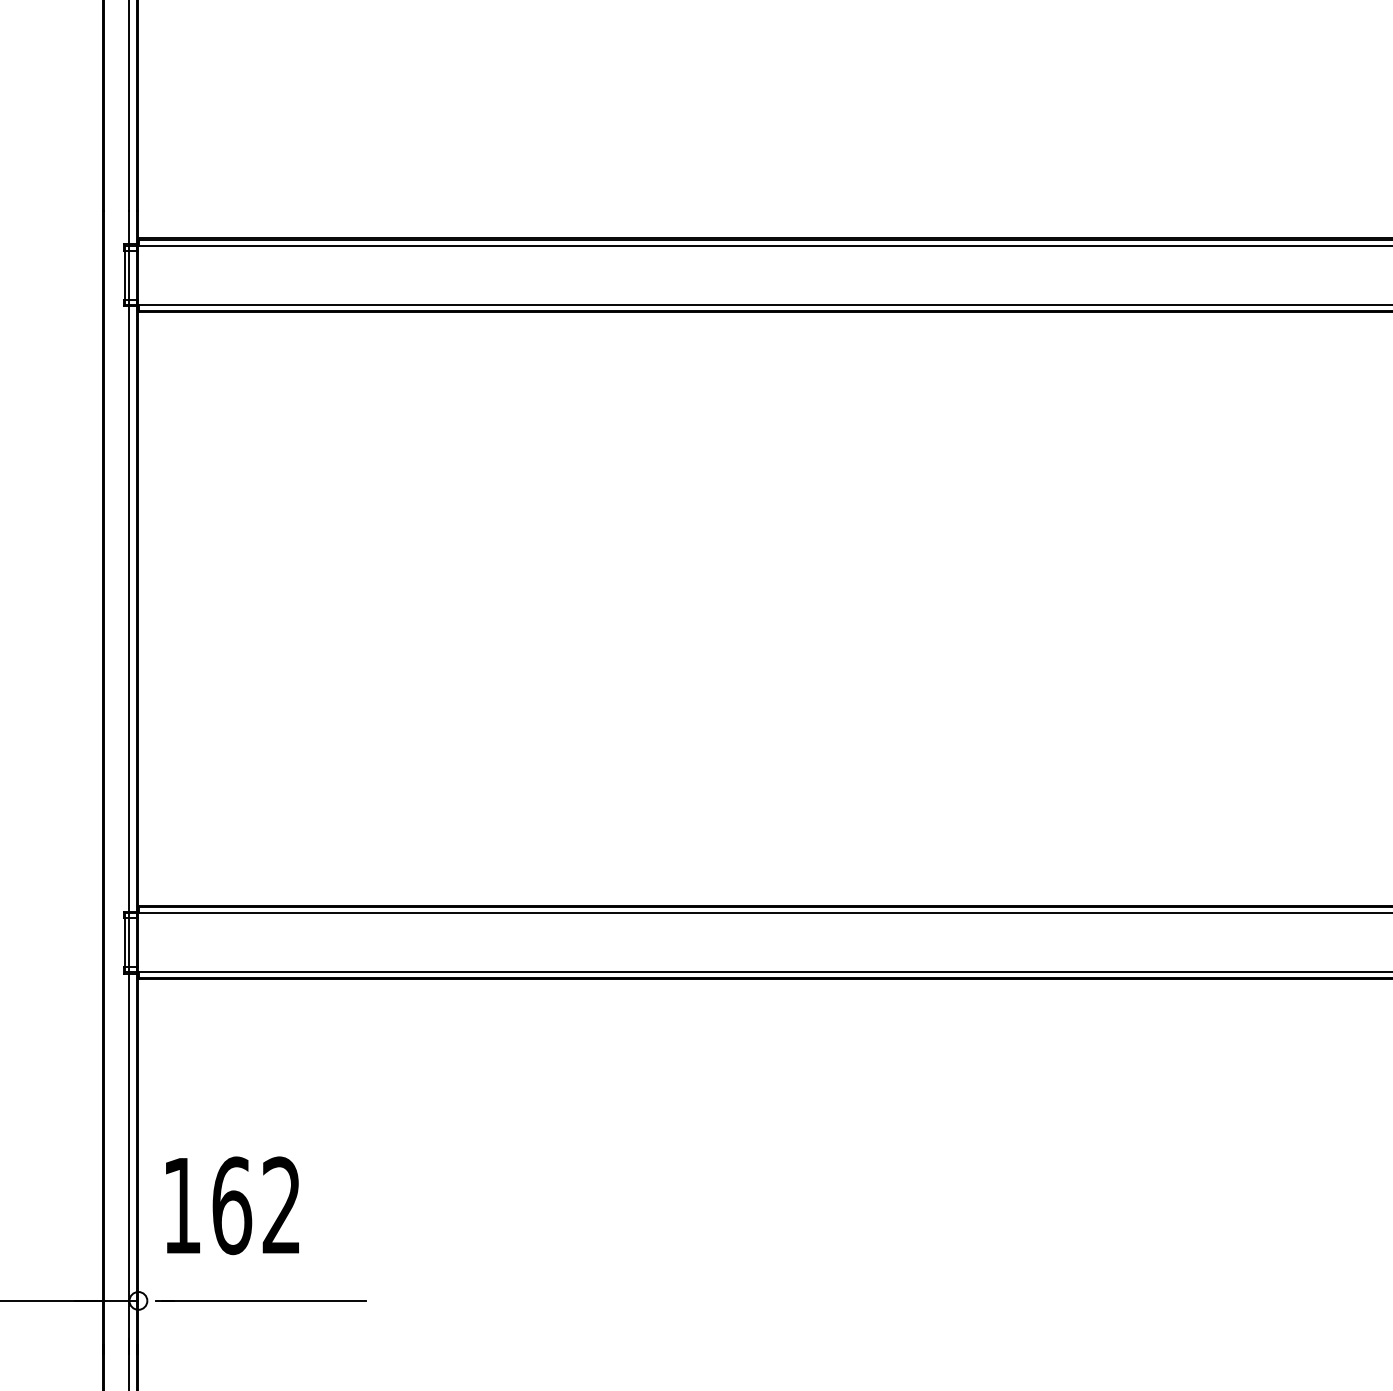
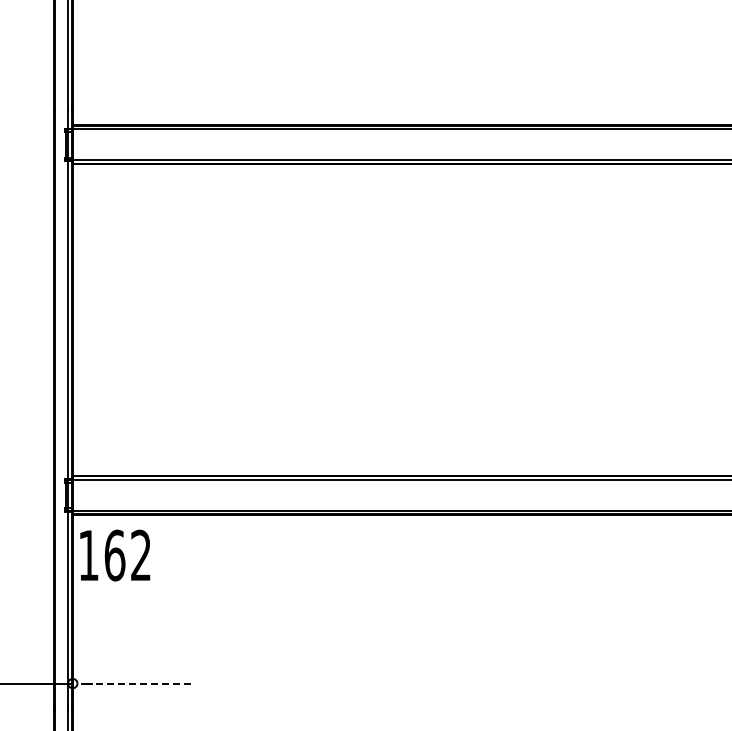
text: (233, 1205) -> (115, 555), moved
line: (265, 1300) -> (139, 683), solid -> dashed

